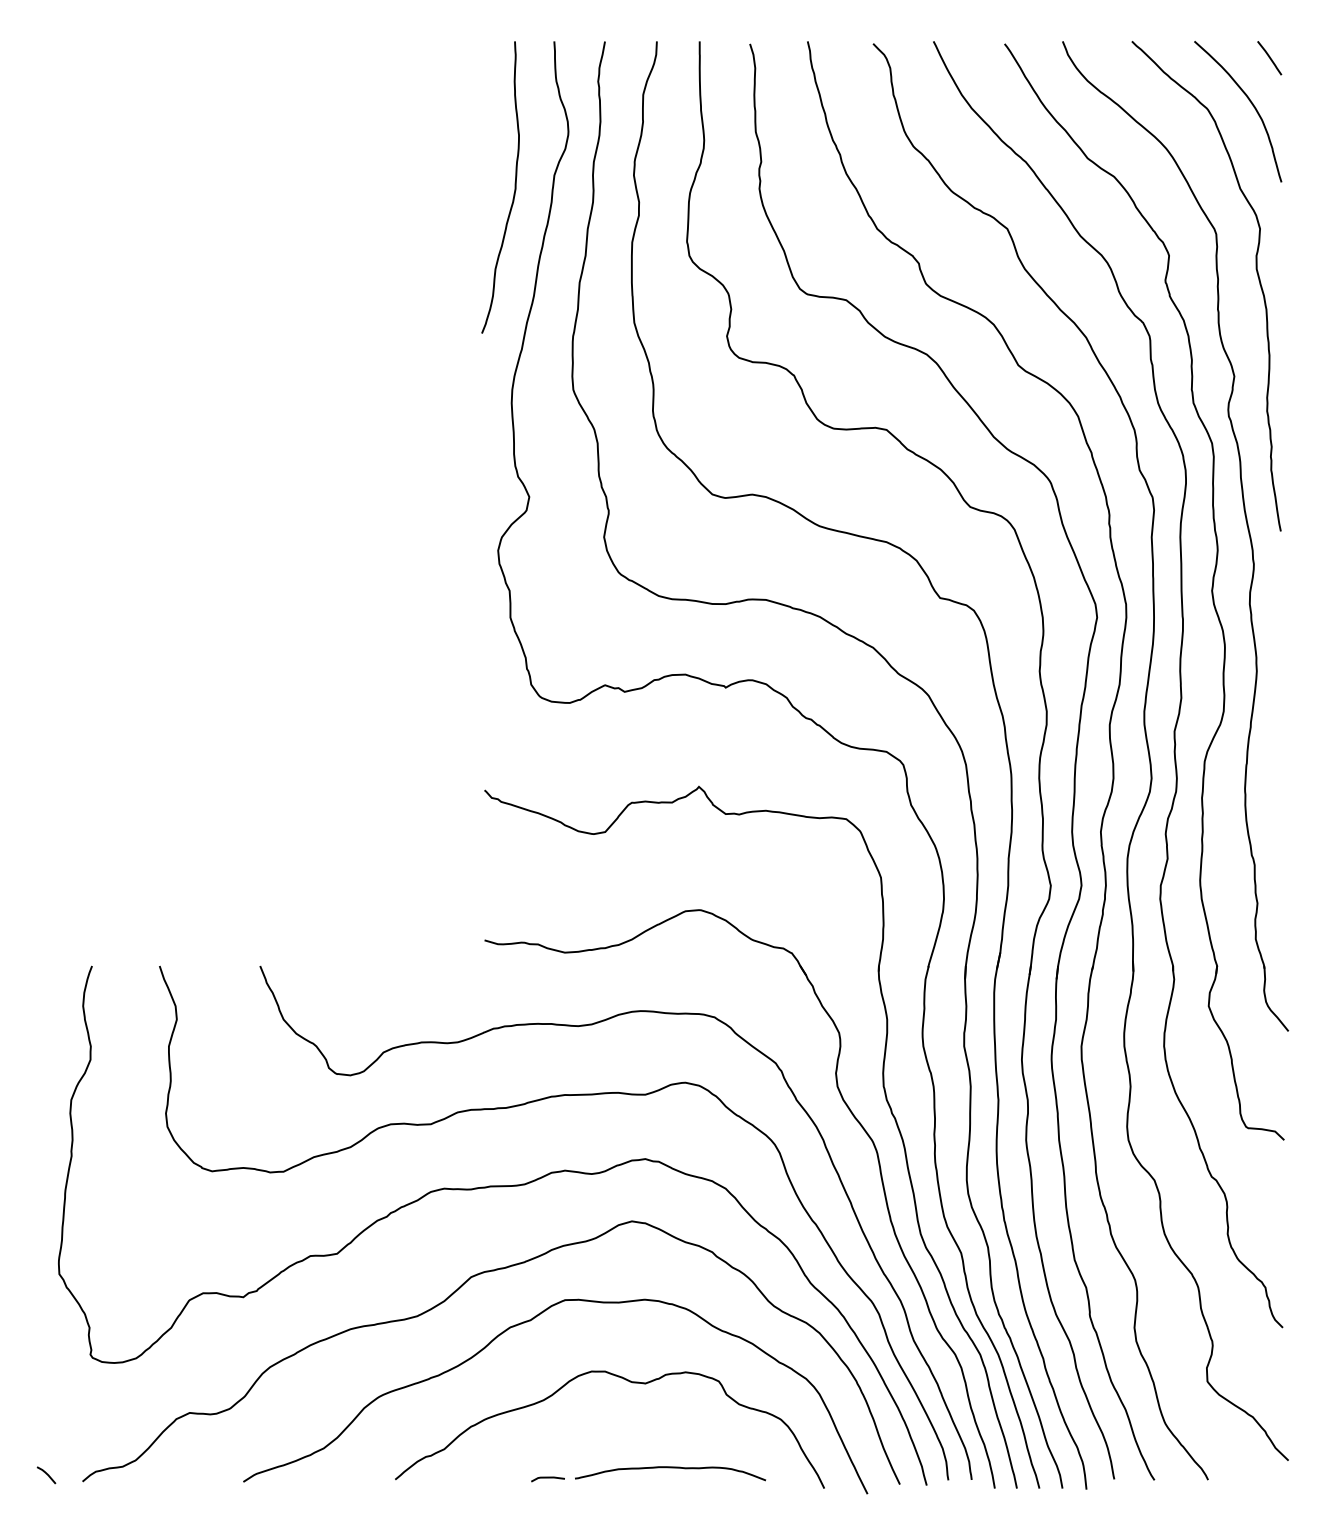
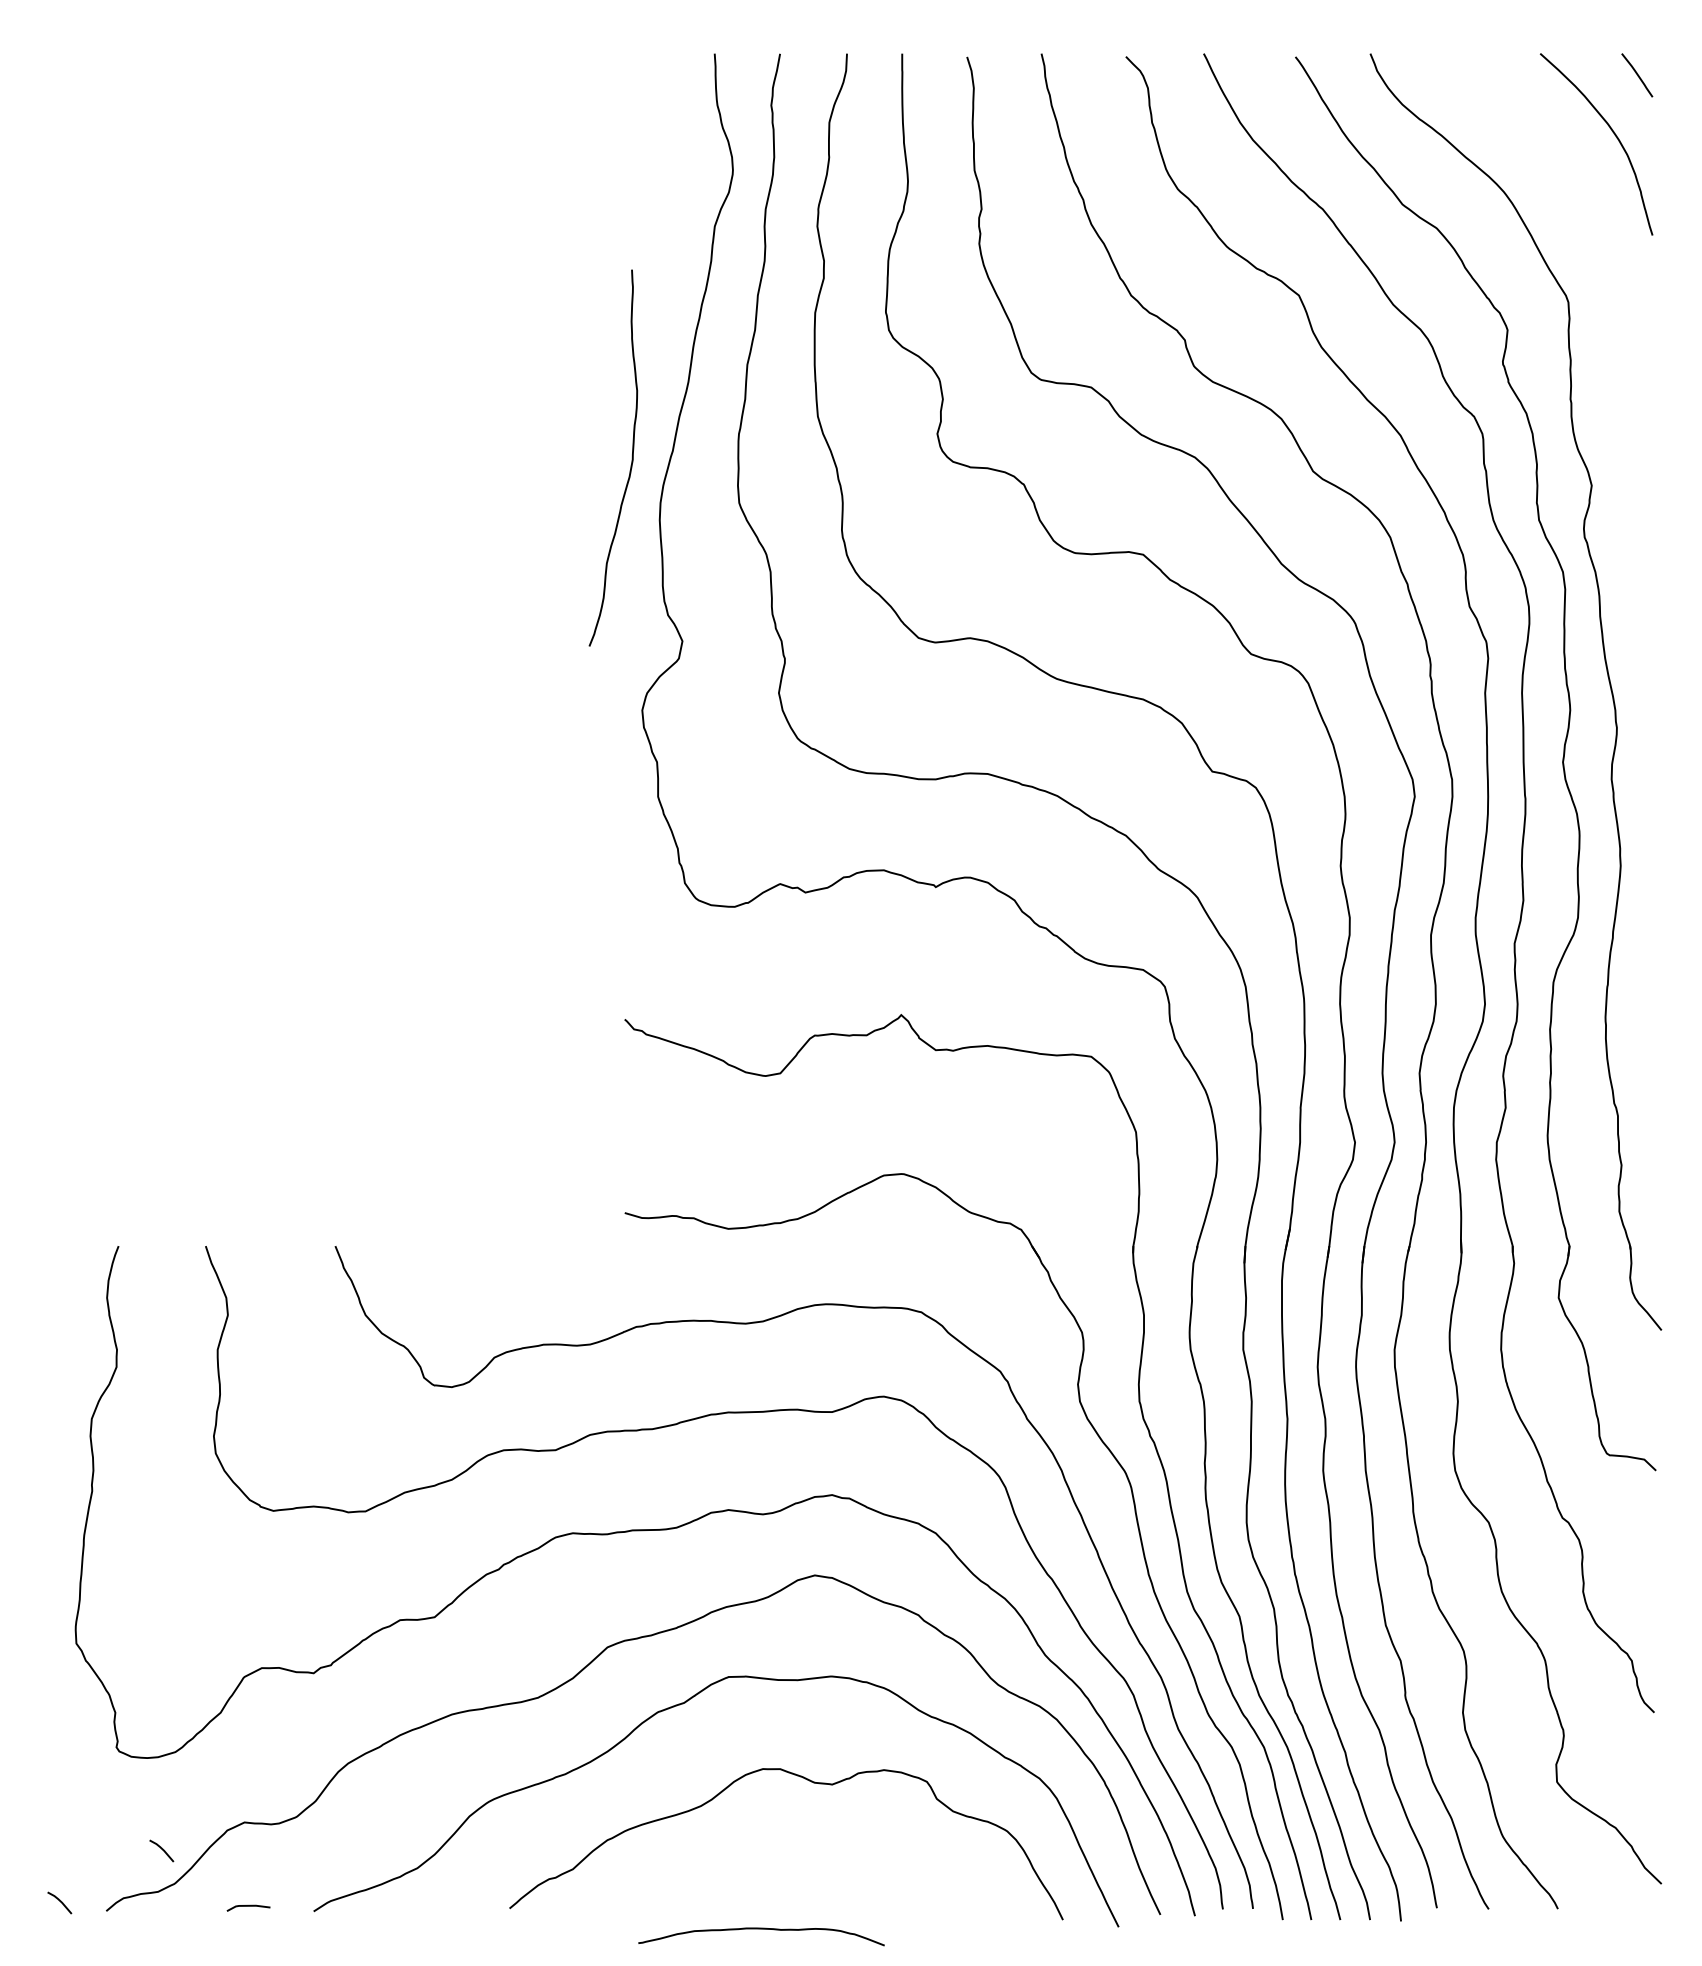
curve: (514, 187) -> (631, 457), moved
curve: (1255, 270) -> (1619, 348), removed
line: (125, 1433) -> (161, 1849), added
curve: (670, 1468) -> (761, 1929), moved
line: (547, 1478) -> (248, 1906), moved

